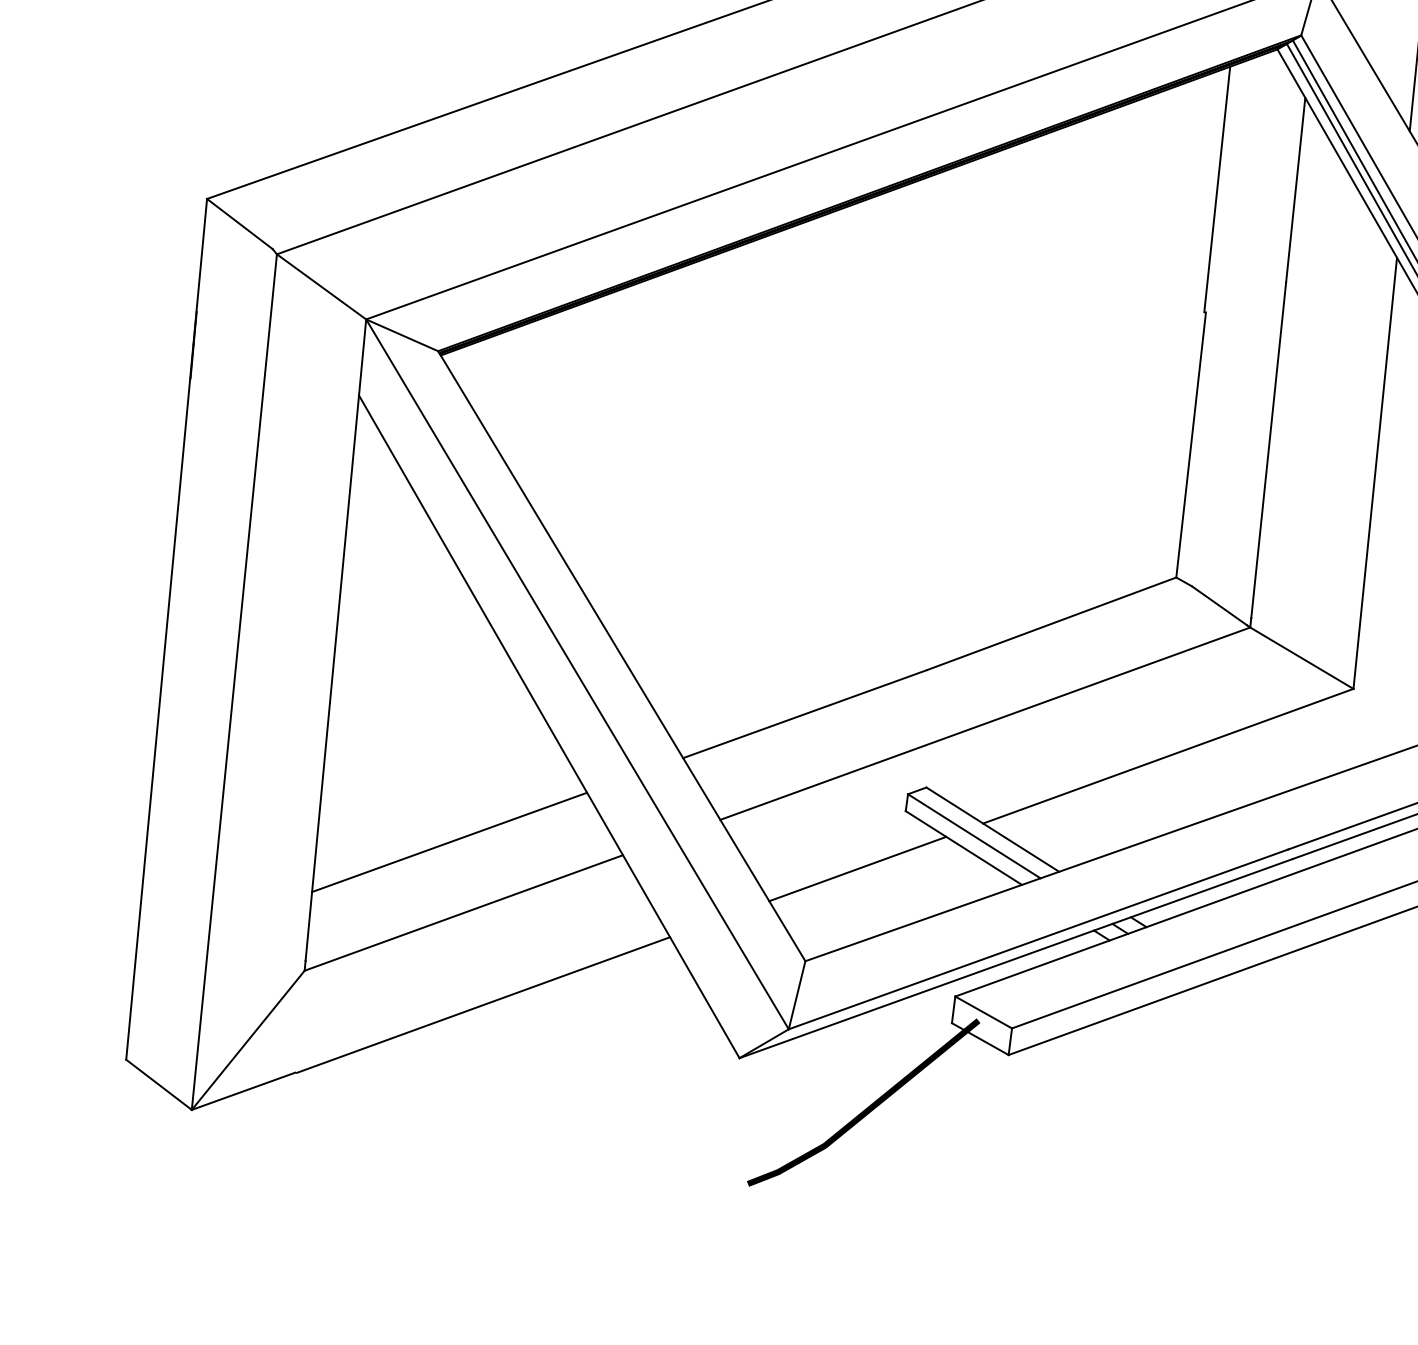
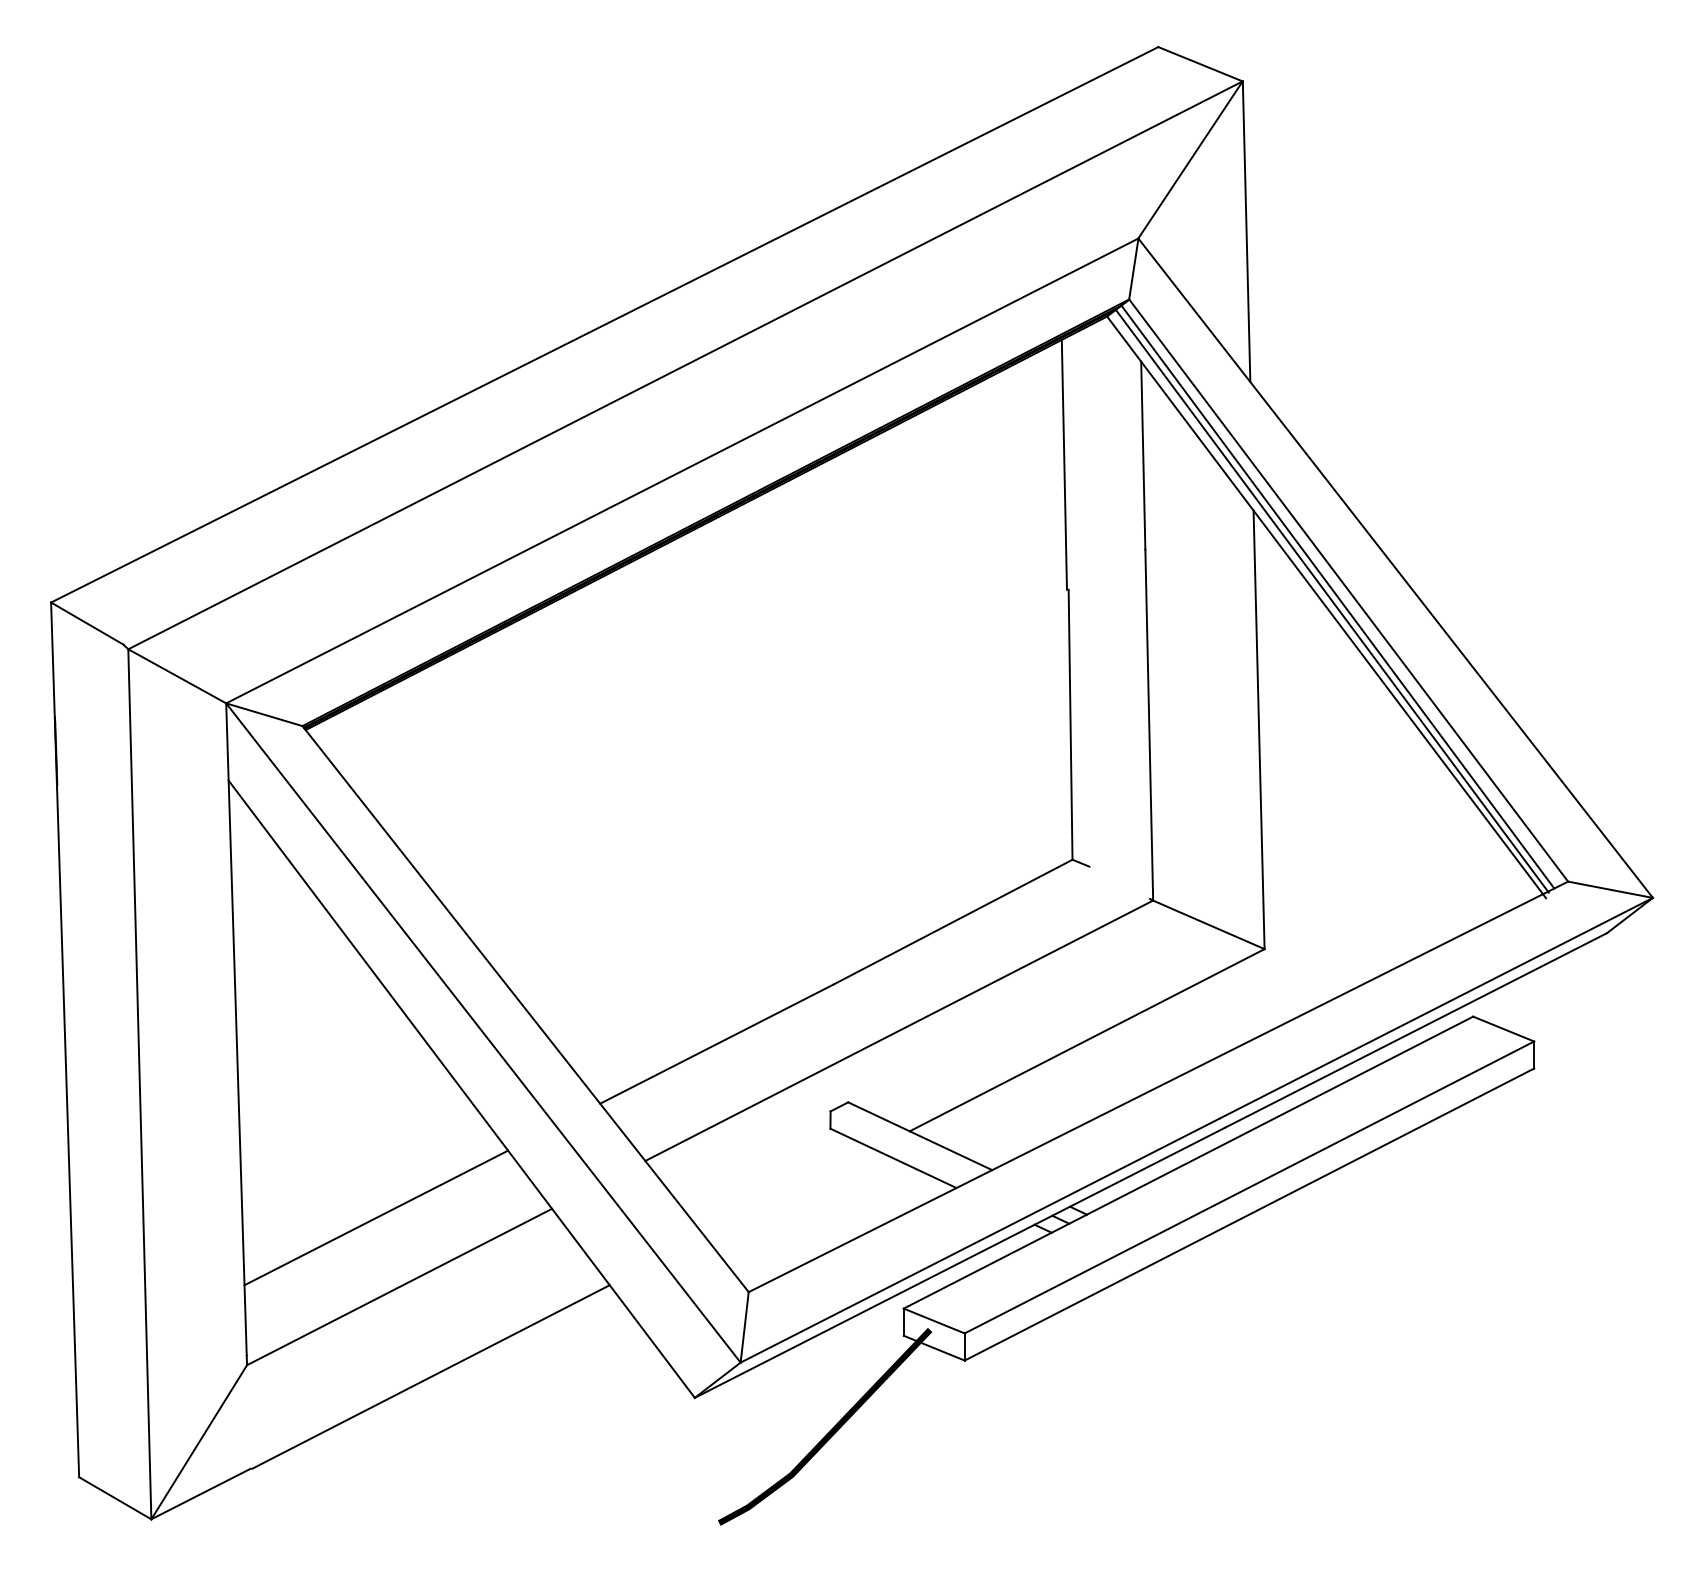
line: (1219, 605) -> (1119, 882), removed
line: (974, 836) -> (902, 1145), removed
line: (857, 868) -> (789, 1192), removed

